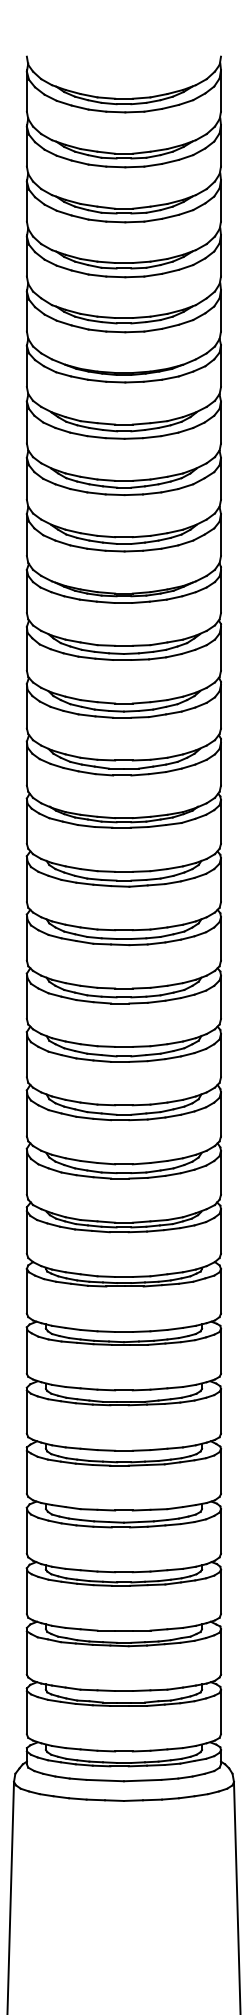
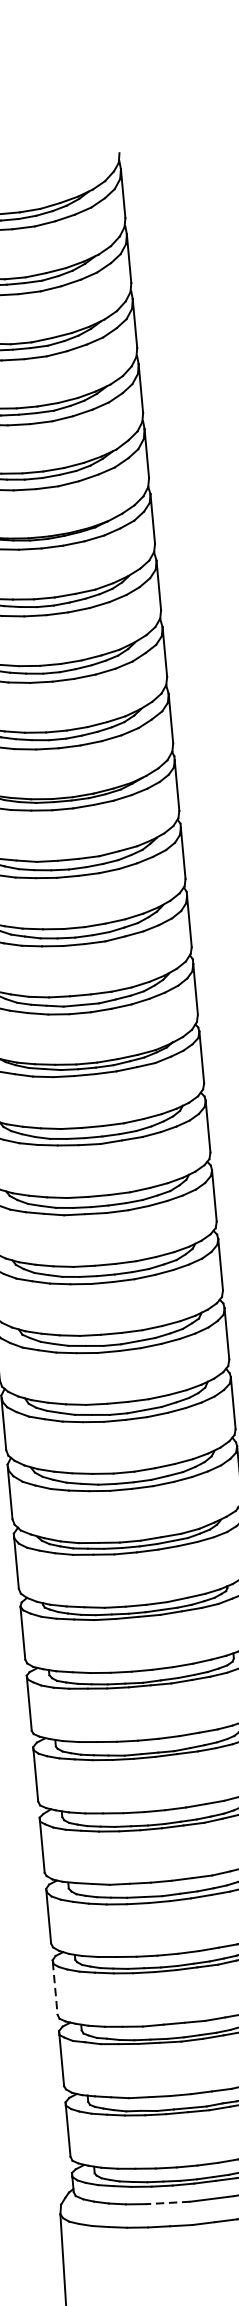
line: (26, 1592) -> (54, 1989), solid -> dashed
line: (105, 1780) -> (168, 2202), solid -> dashed

